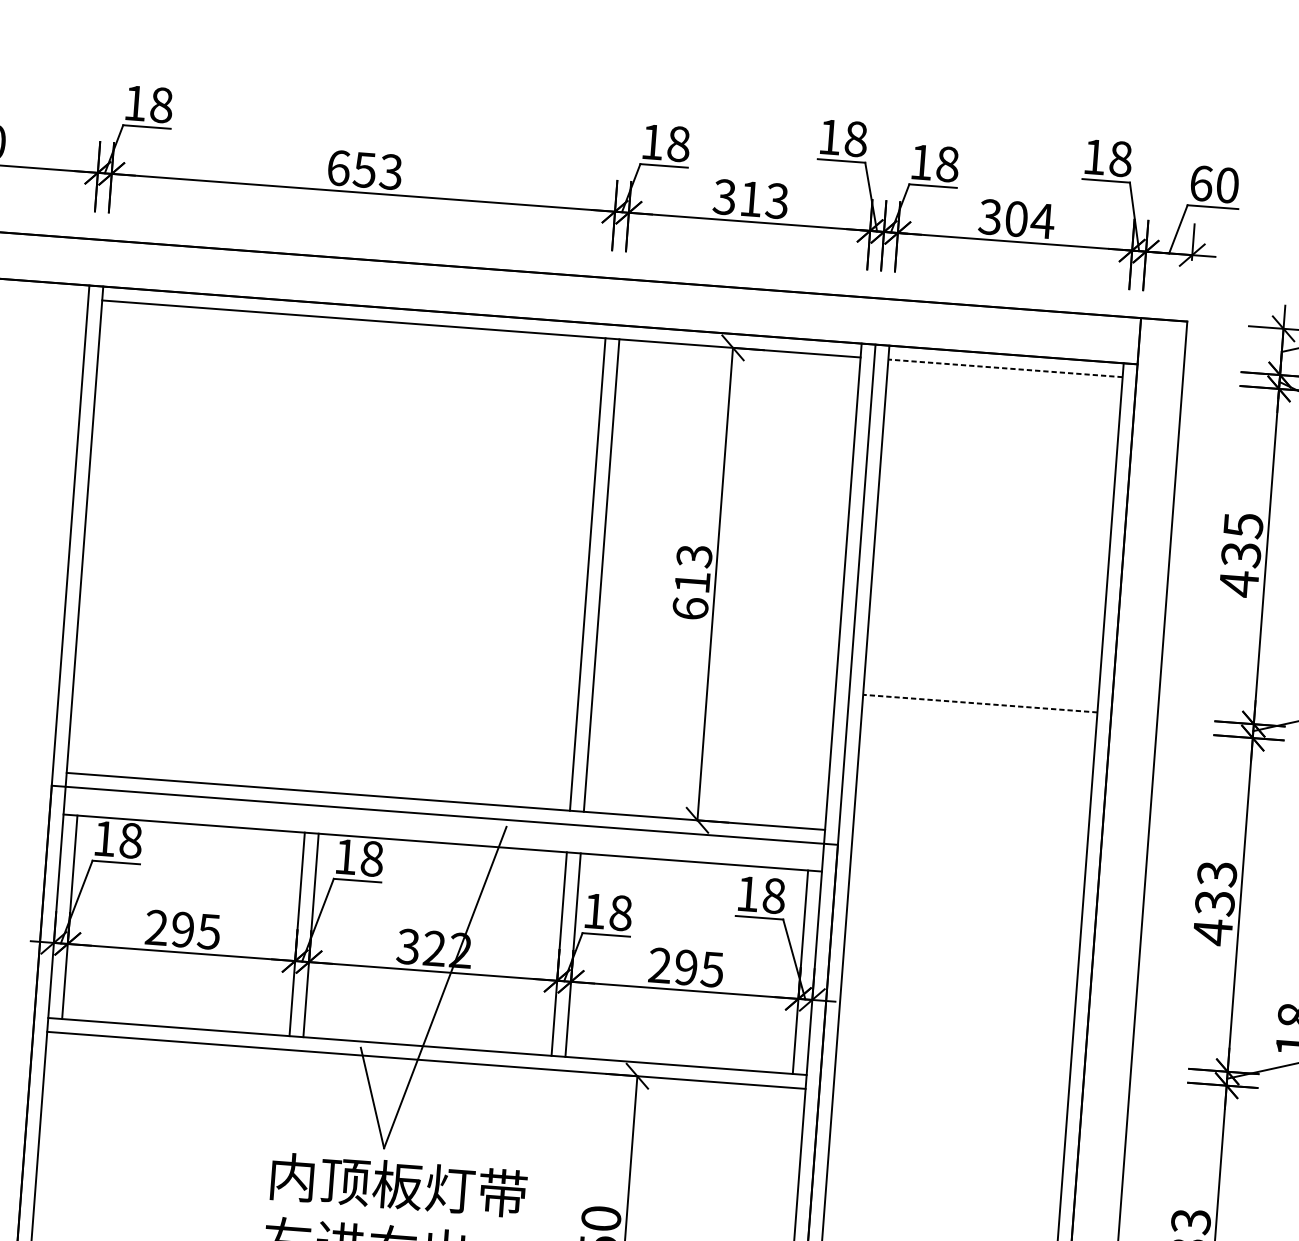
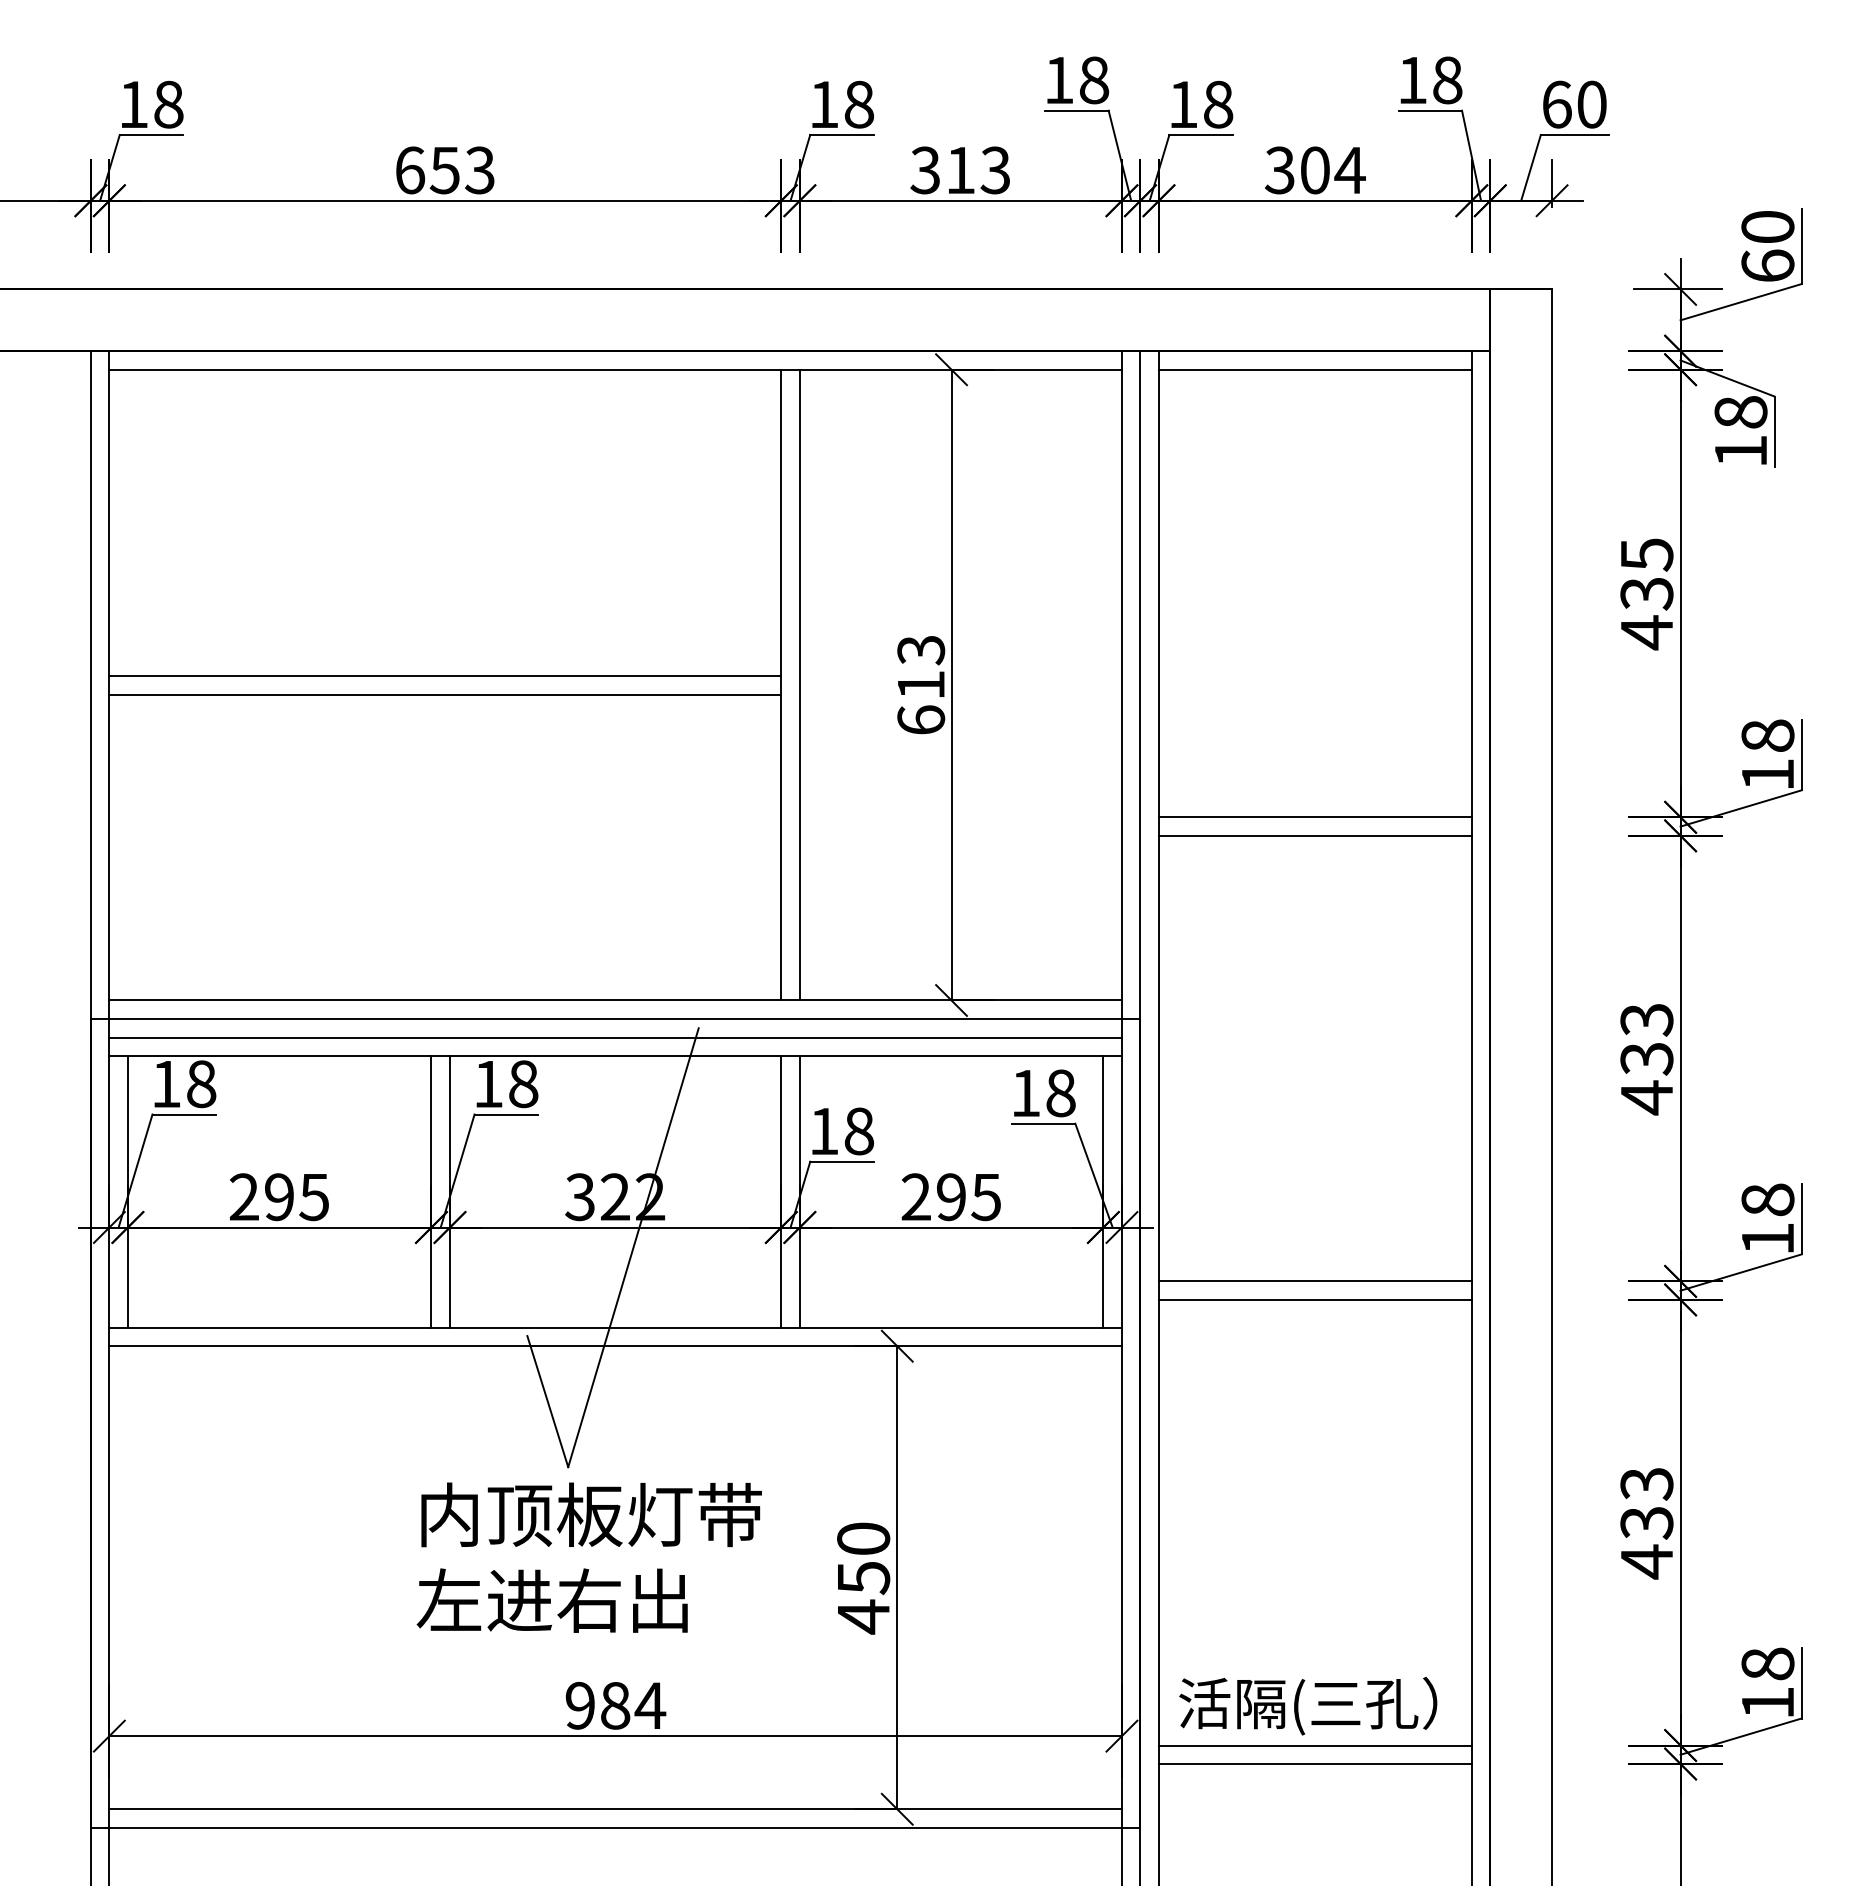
line: (1004, 368) -> (1314, 369), dashed -> solid
line: (336, 549) -> (445, 676), added
line: (335, 562) -> (445, 694), added
line: (979, 703) -> (1314, 817), dashed -> solid
line: (978, 717) -> (1314, 835), added
line: (443, 829) -> (615, 1037), added
line: (953, 1051) -> (1314, 1281), added
line: (952, 1064) -> (1314, 1299), added

